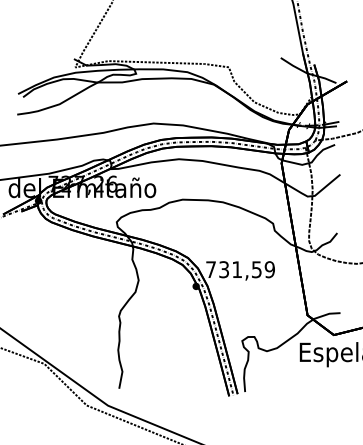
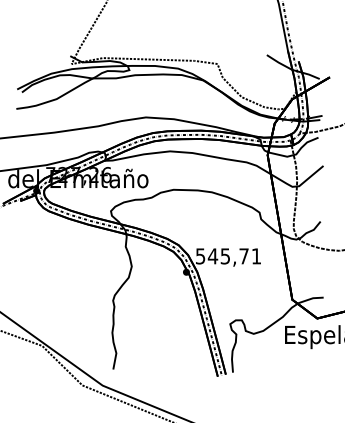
text: (240, 269) -> (228, 256), 731,59 -> 545,71

